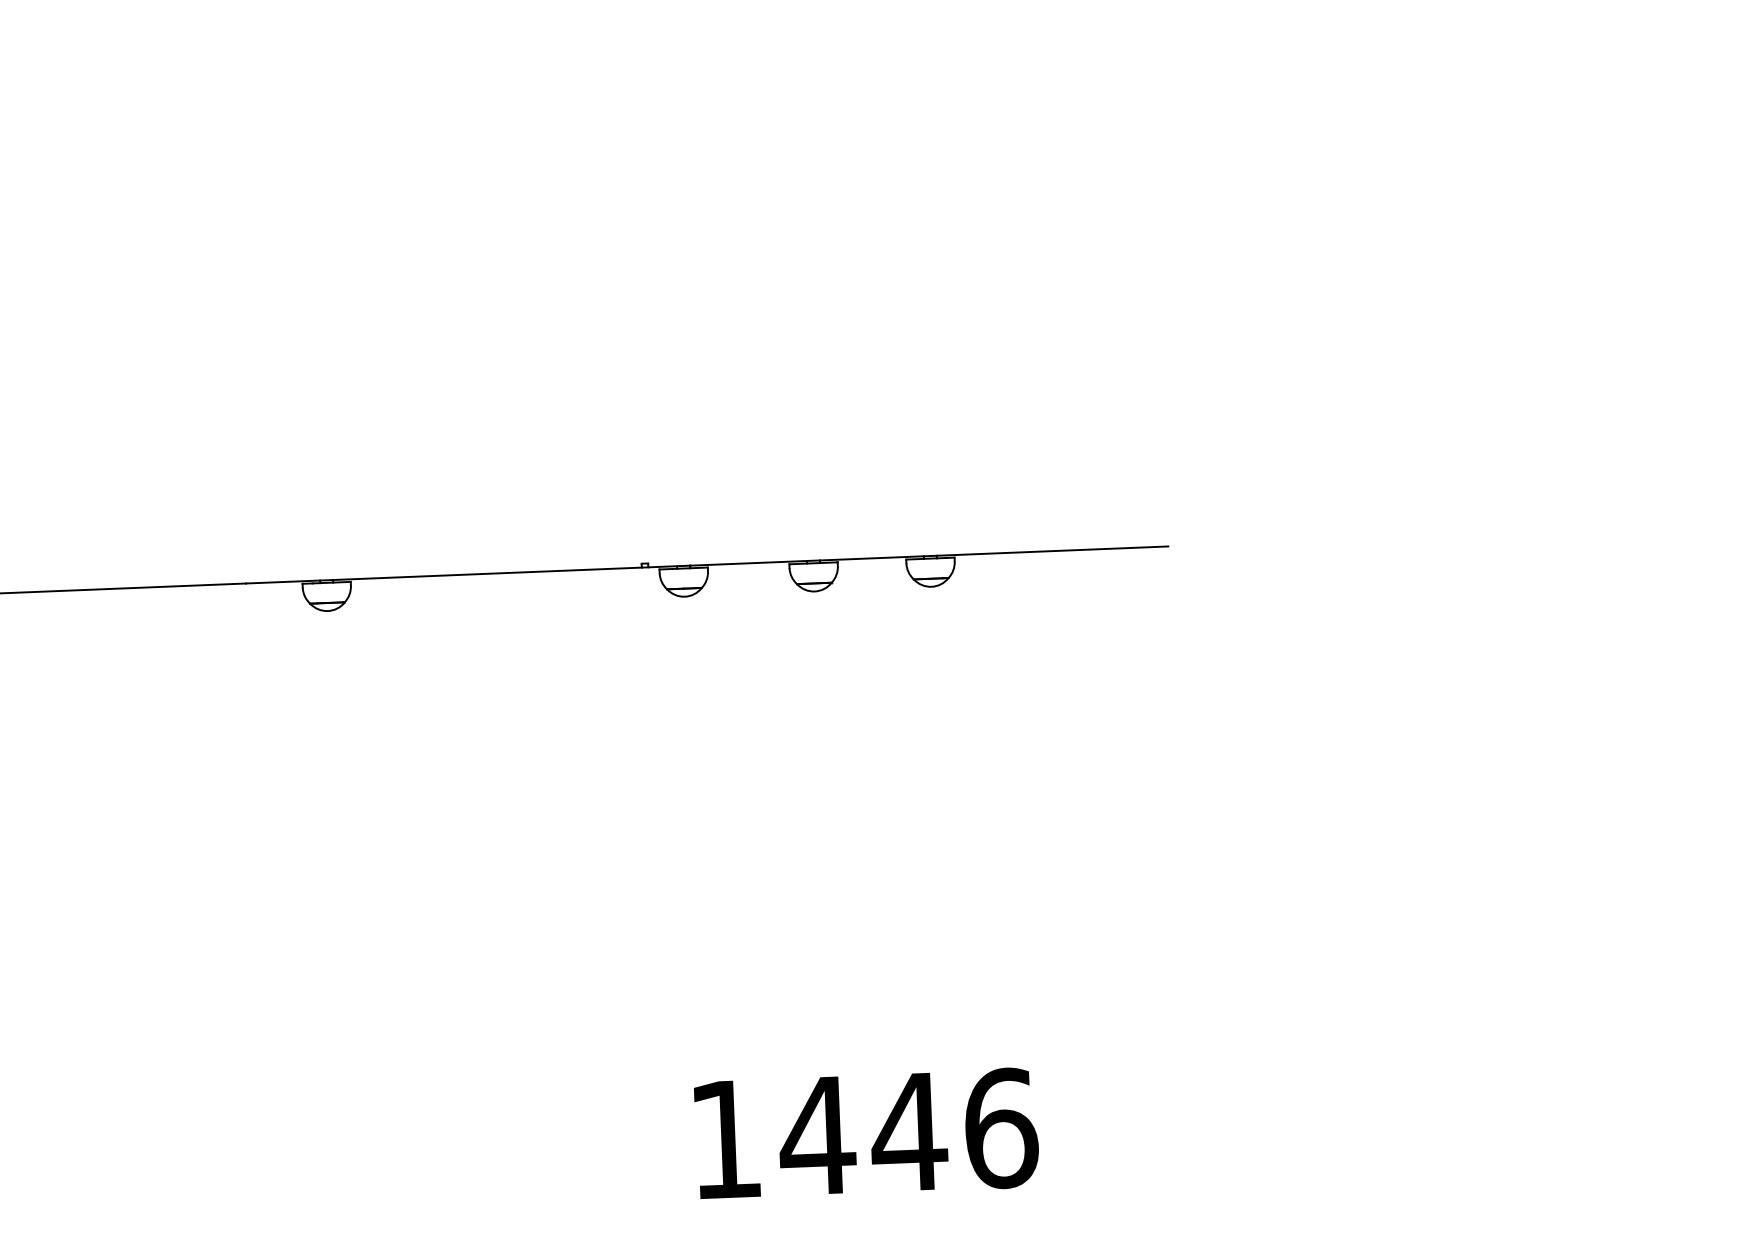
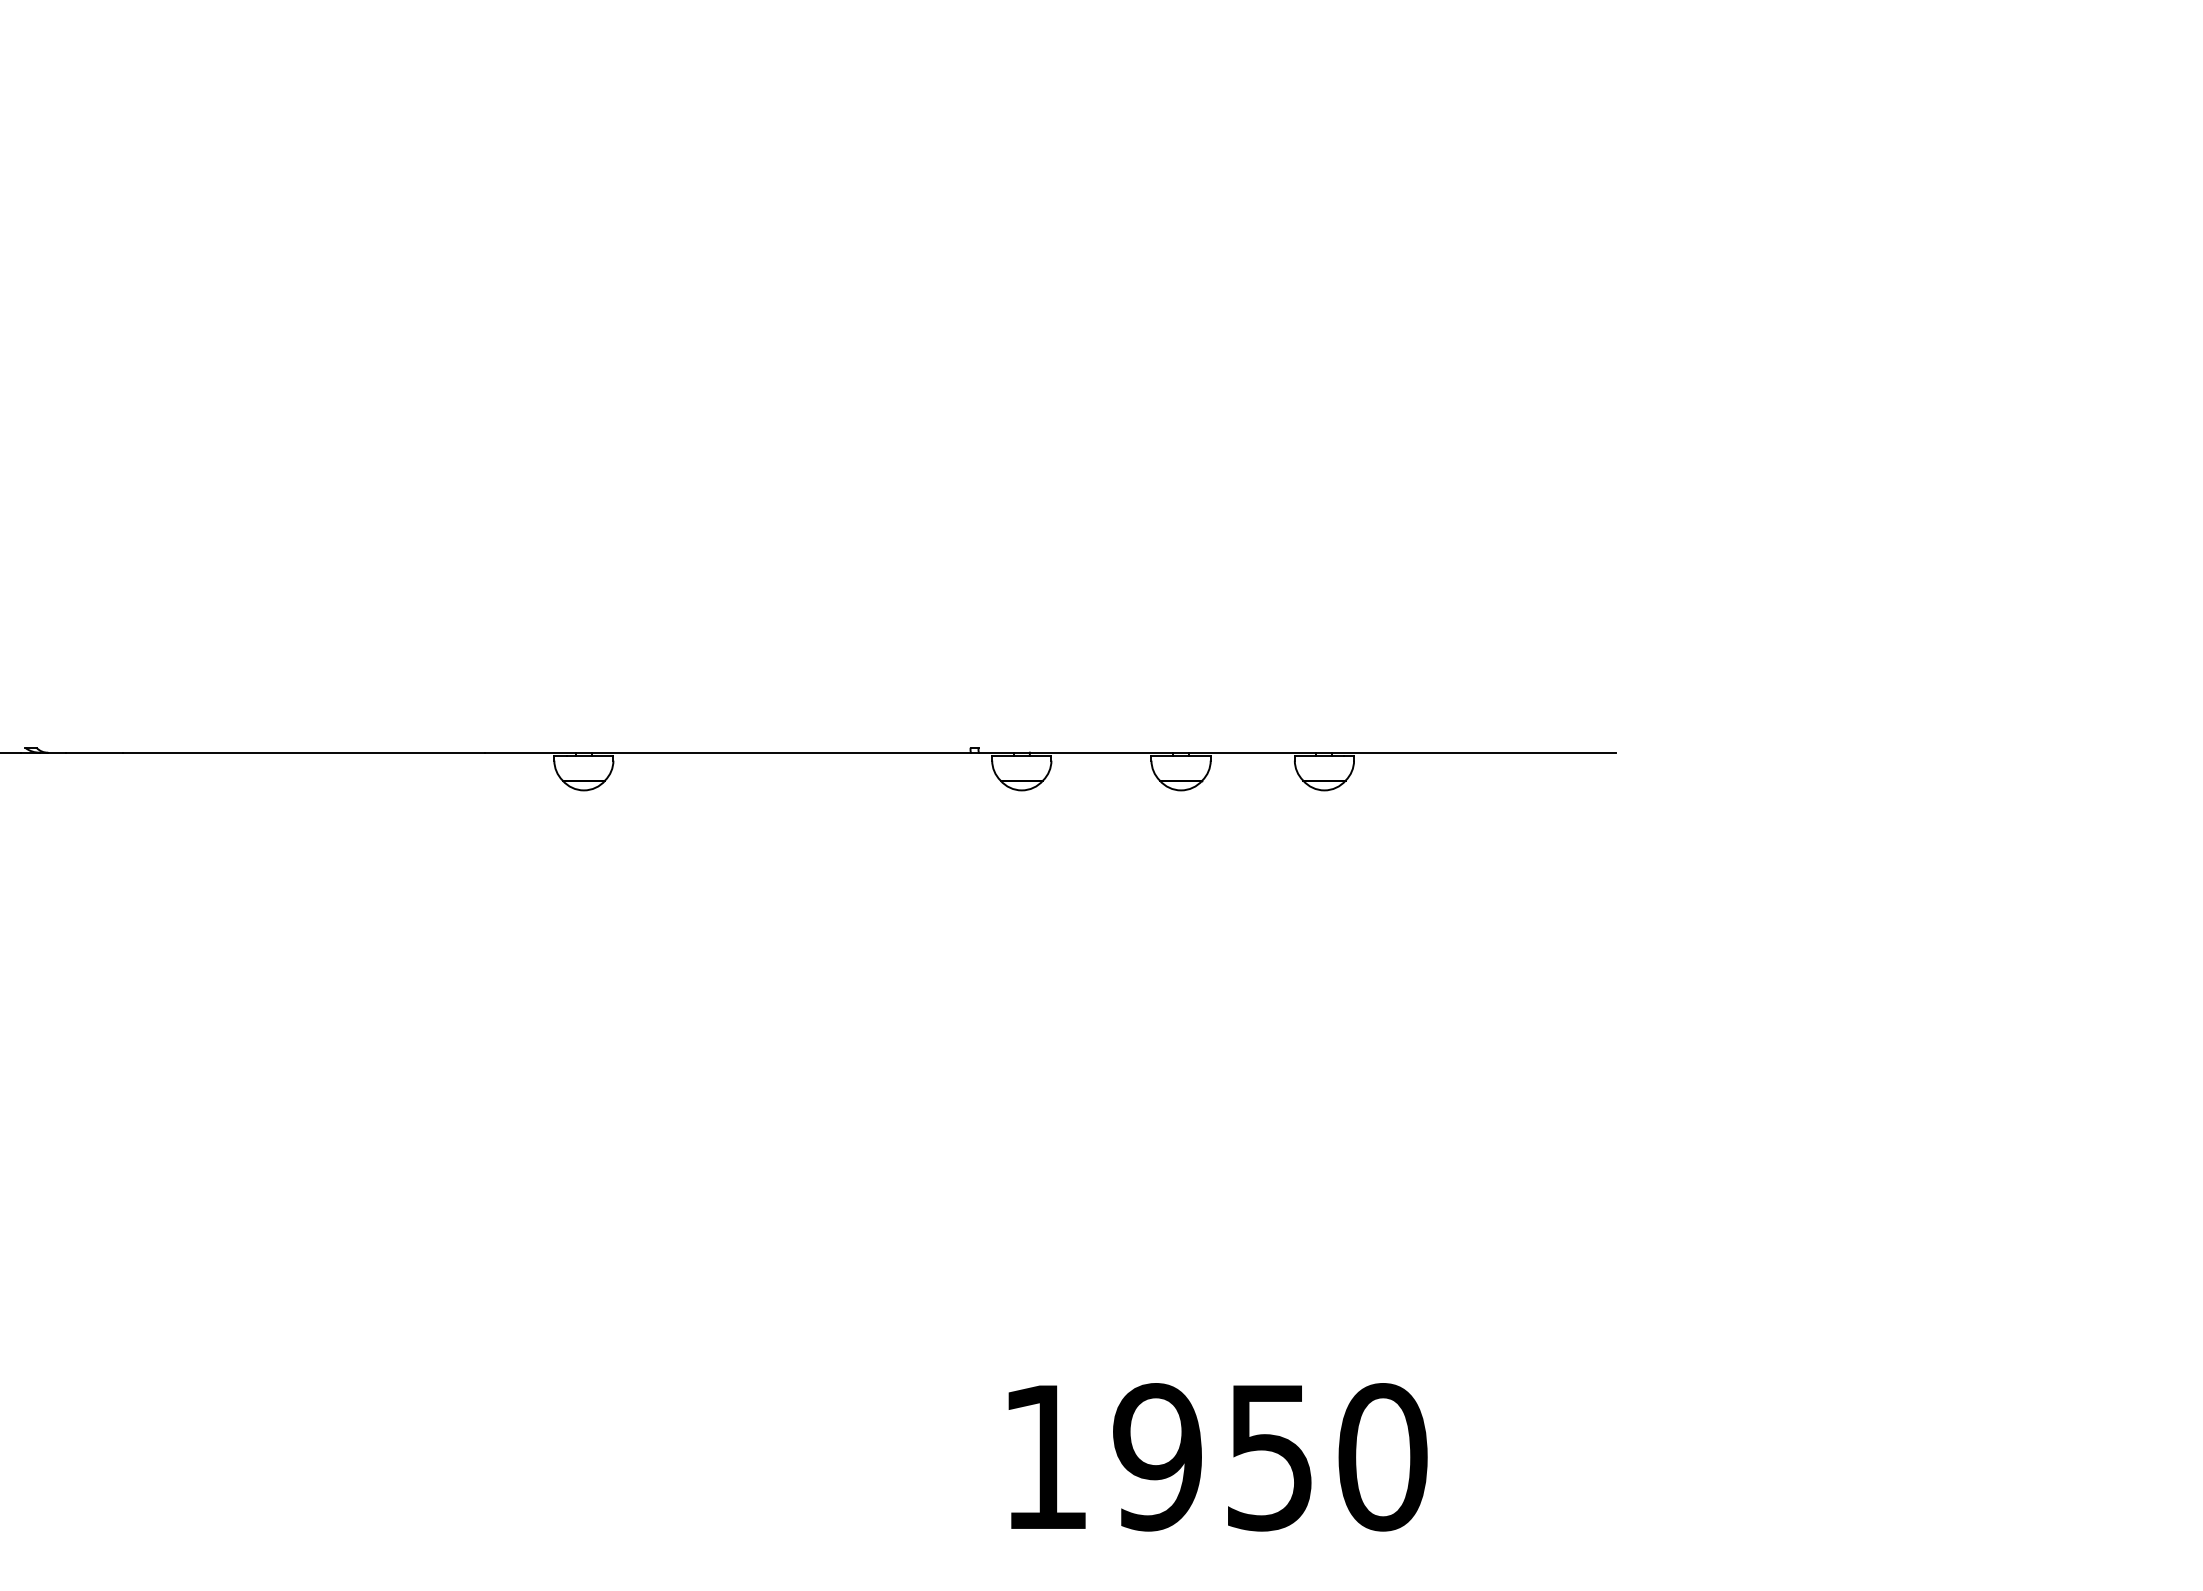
text: (908, 1132) -> (1269, 1457), 1446 -> 1950

